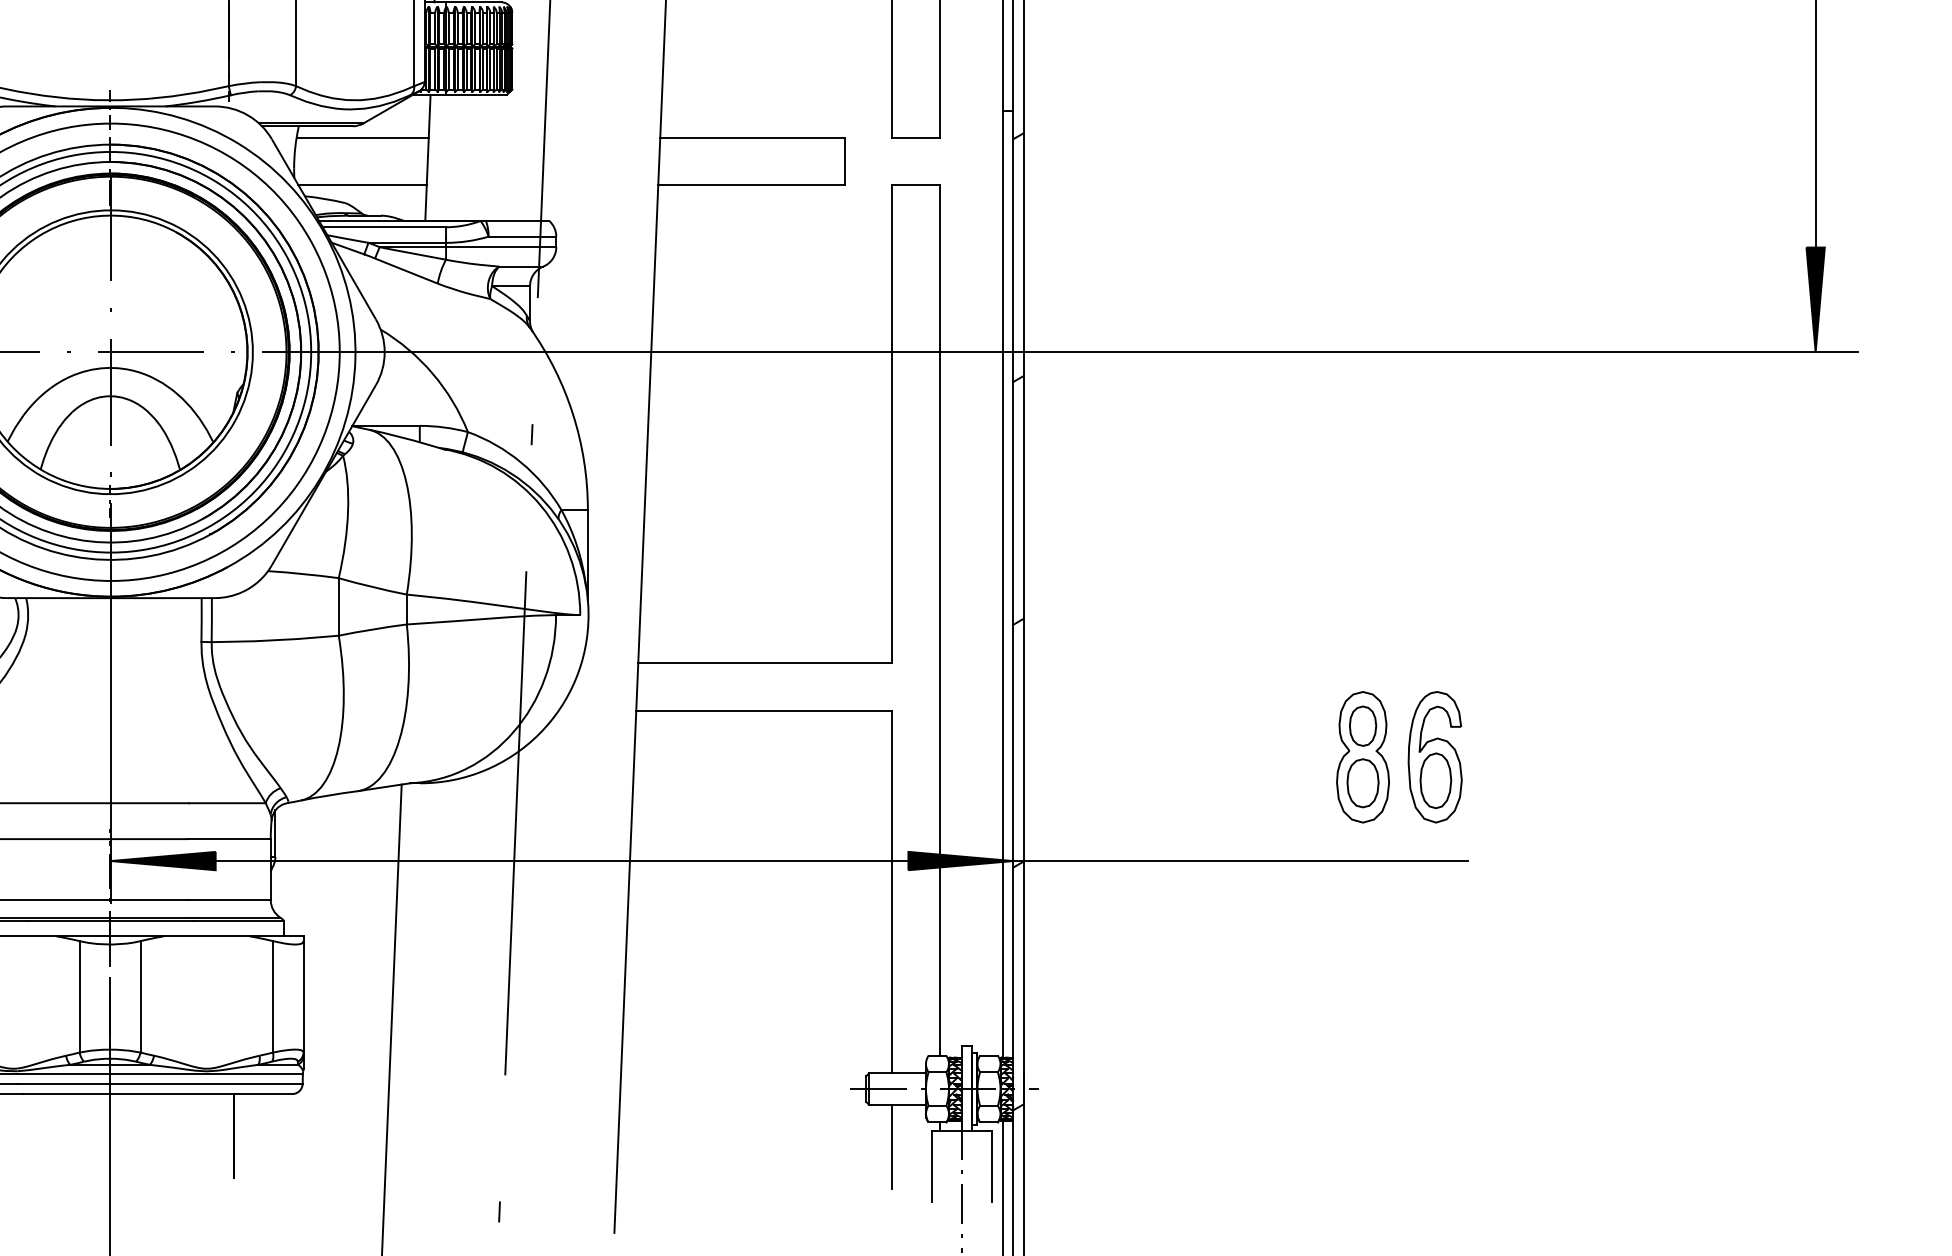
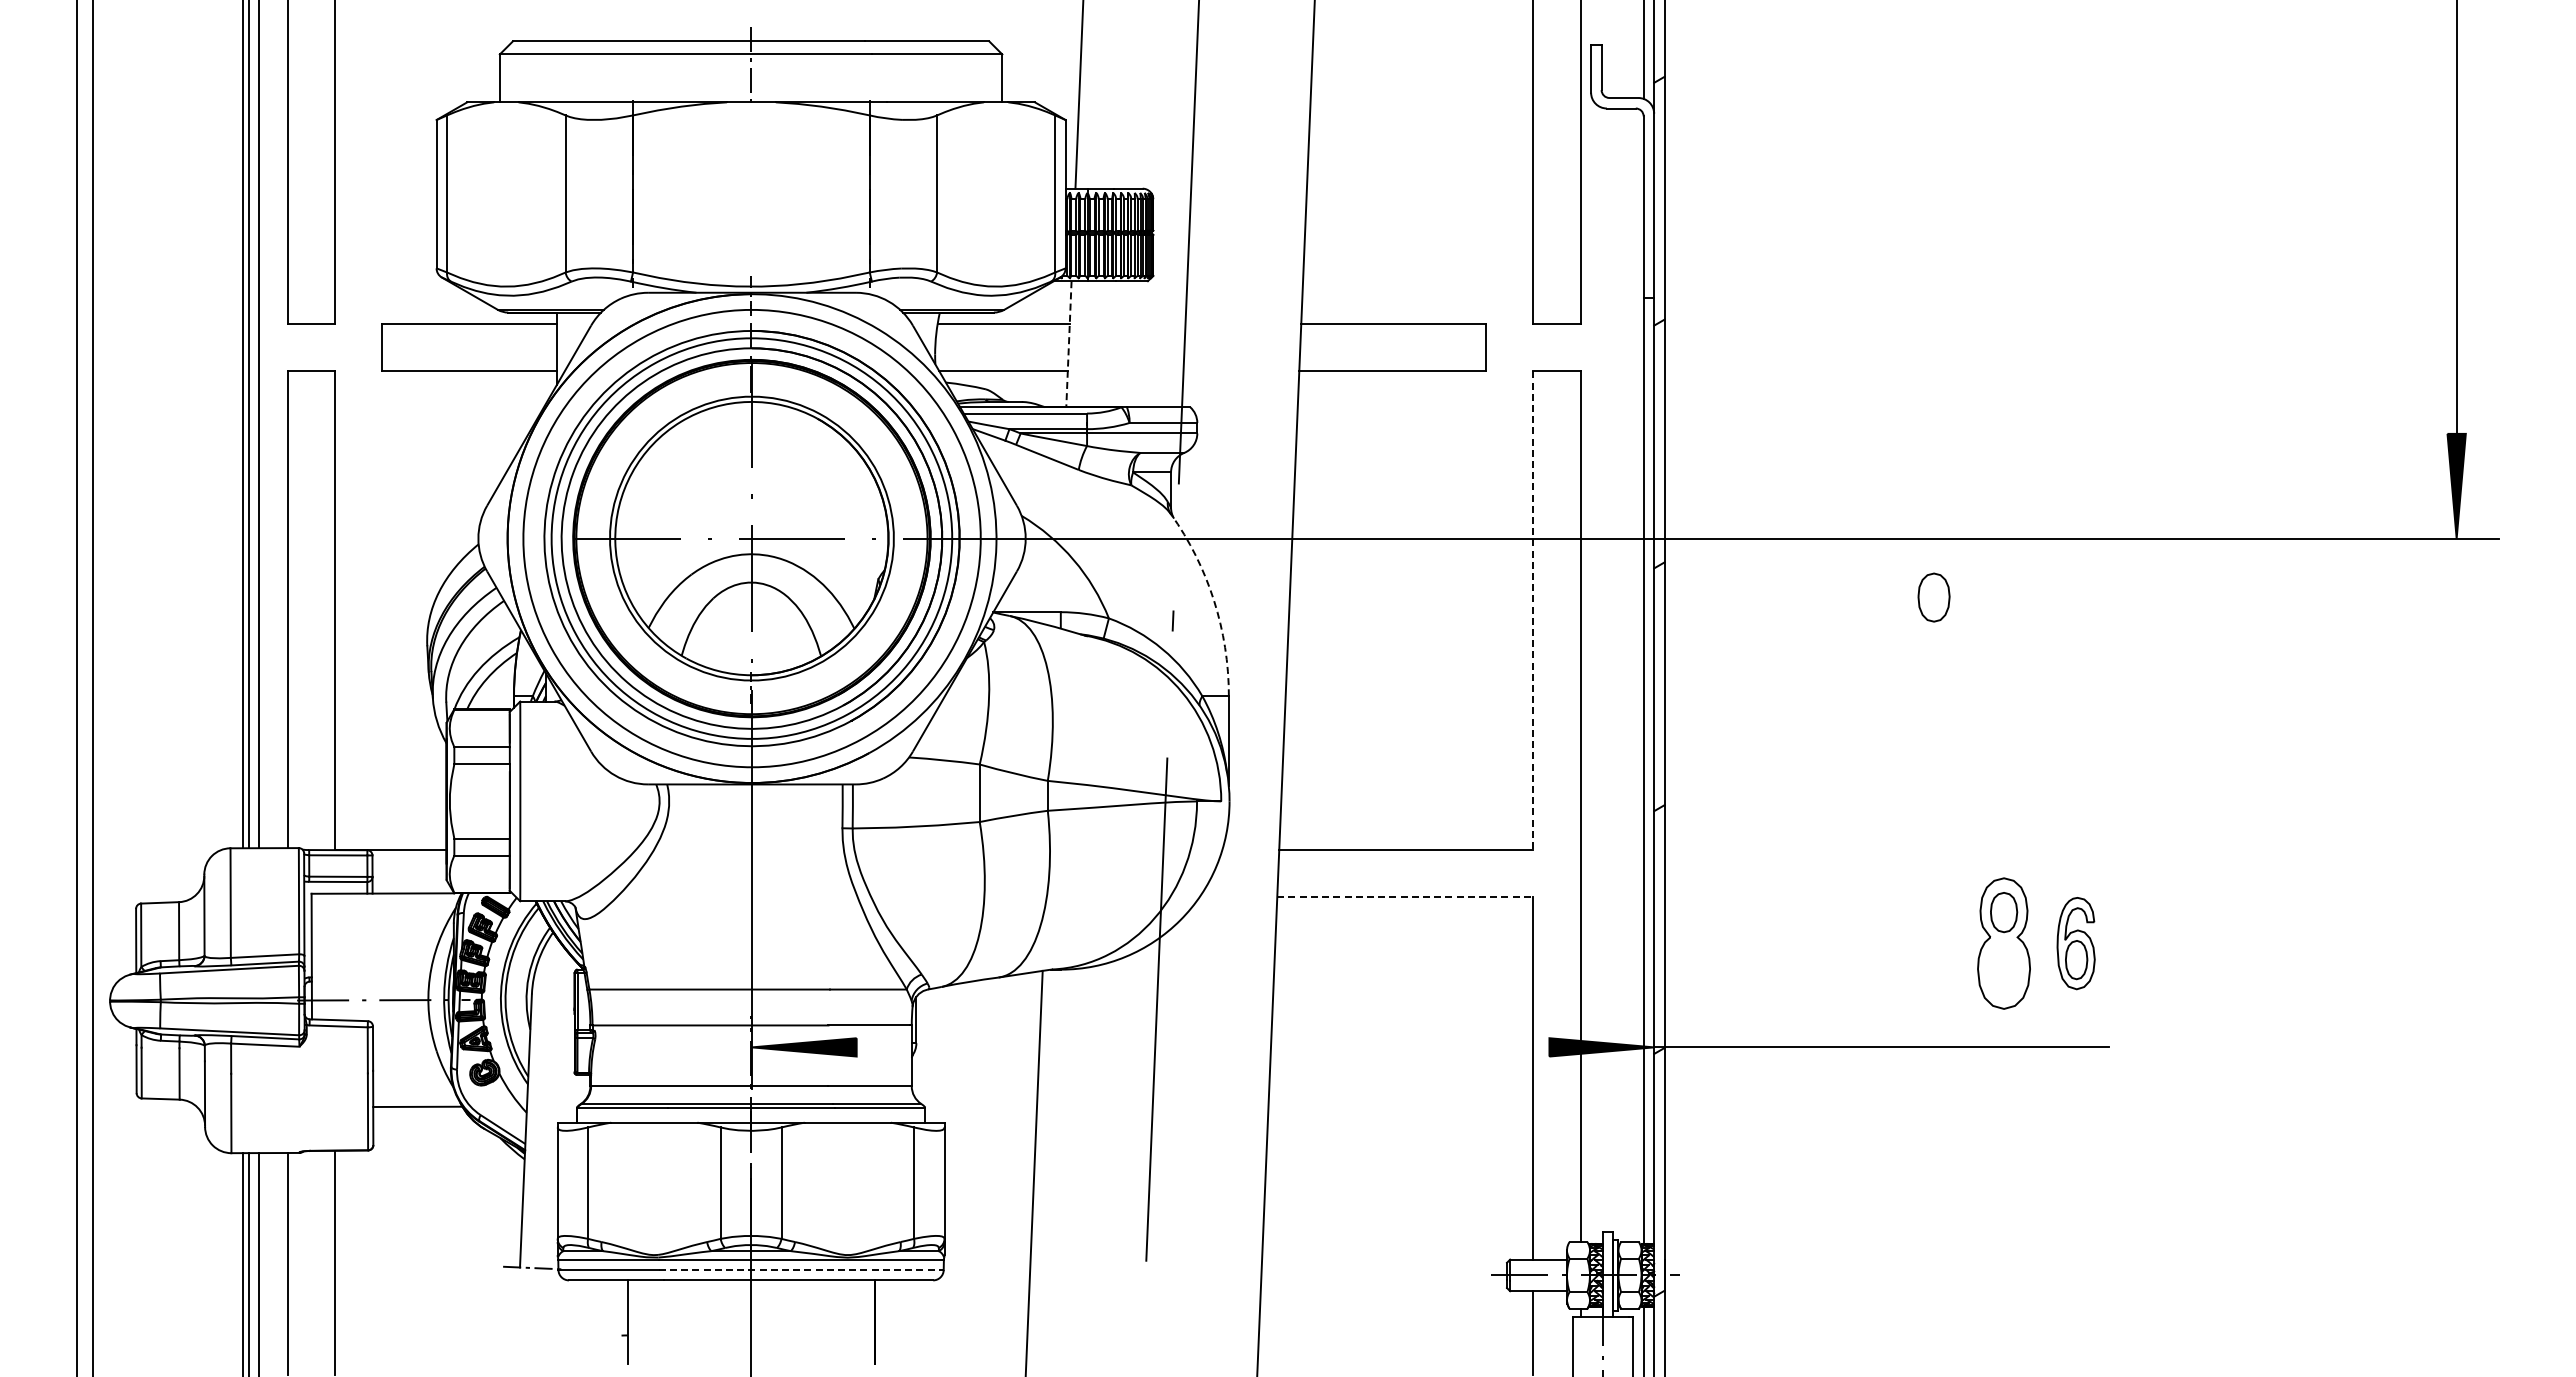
line: (427, 158) -> (1068, 344), solid -> dashed
arc: (573, 414) -> (1214, 600), solid -> dashed
line: (892, 424) -> (1533, 610), solid -> dashed
line: (764, 710) -> (1405, 896), solid -> dashed
part: (1434, 757) -> (2075, 943), size x0.7
part: (1362, 783) -> (1933, 597), moved
line: (561, 861) -> (1202, 1047), removed
line: (160, 1084) -> (801, 1270), solid -> dashed

